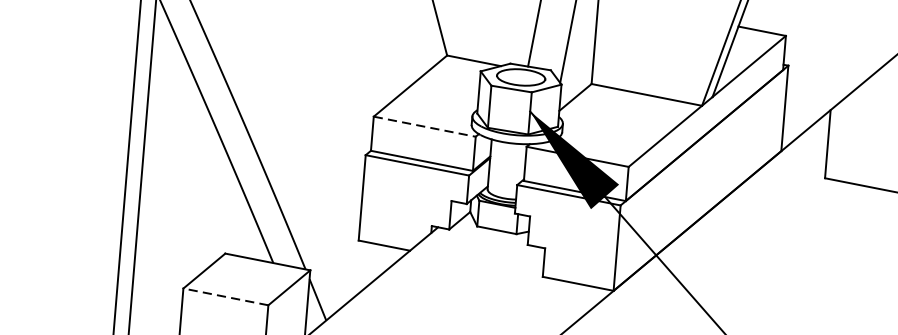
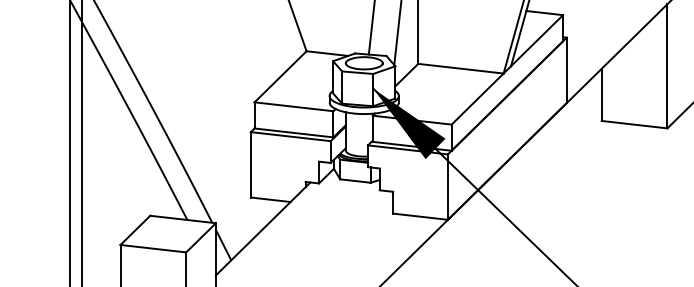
line: (425, 126) -> (294, 106), dashed -> solid
line: (224, 296) -> (152, 248), dashed -> solid

